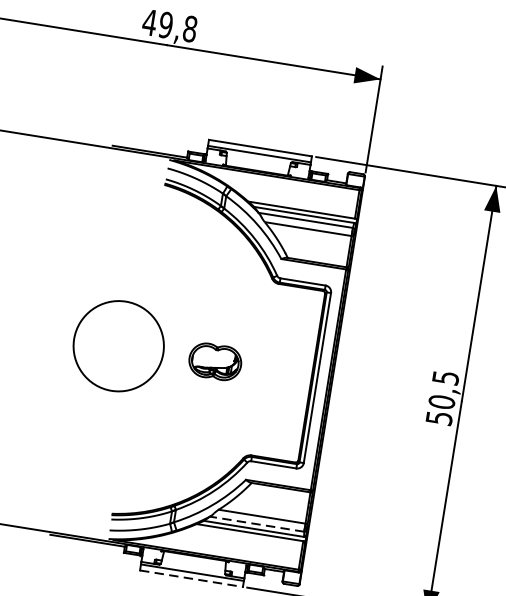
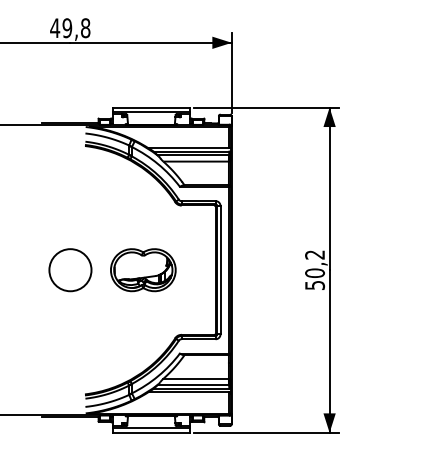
circle: (118, 346) -> (70, 270), size x0.62
part: (215, 362) -> (143, 270), size x1.67
text: (446, 377) -> (315, 254), 50,5 -> 50,2
line: (257, 523) -> (193, 384), dashed -> solid
line: (191, 578) -> (151, 432), dashed -> solid

